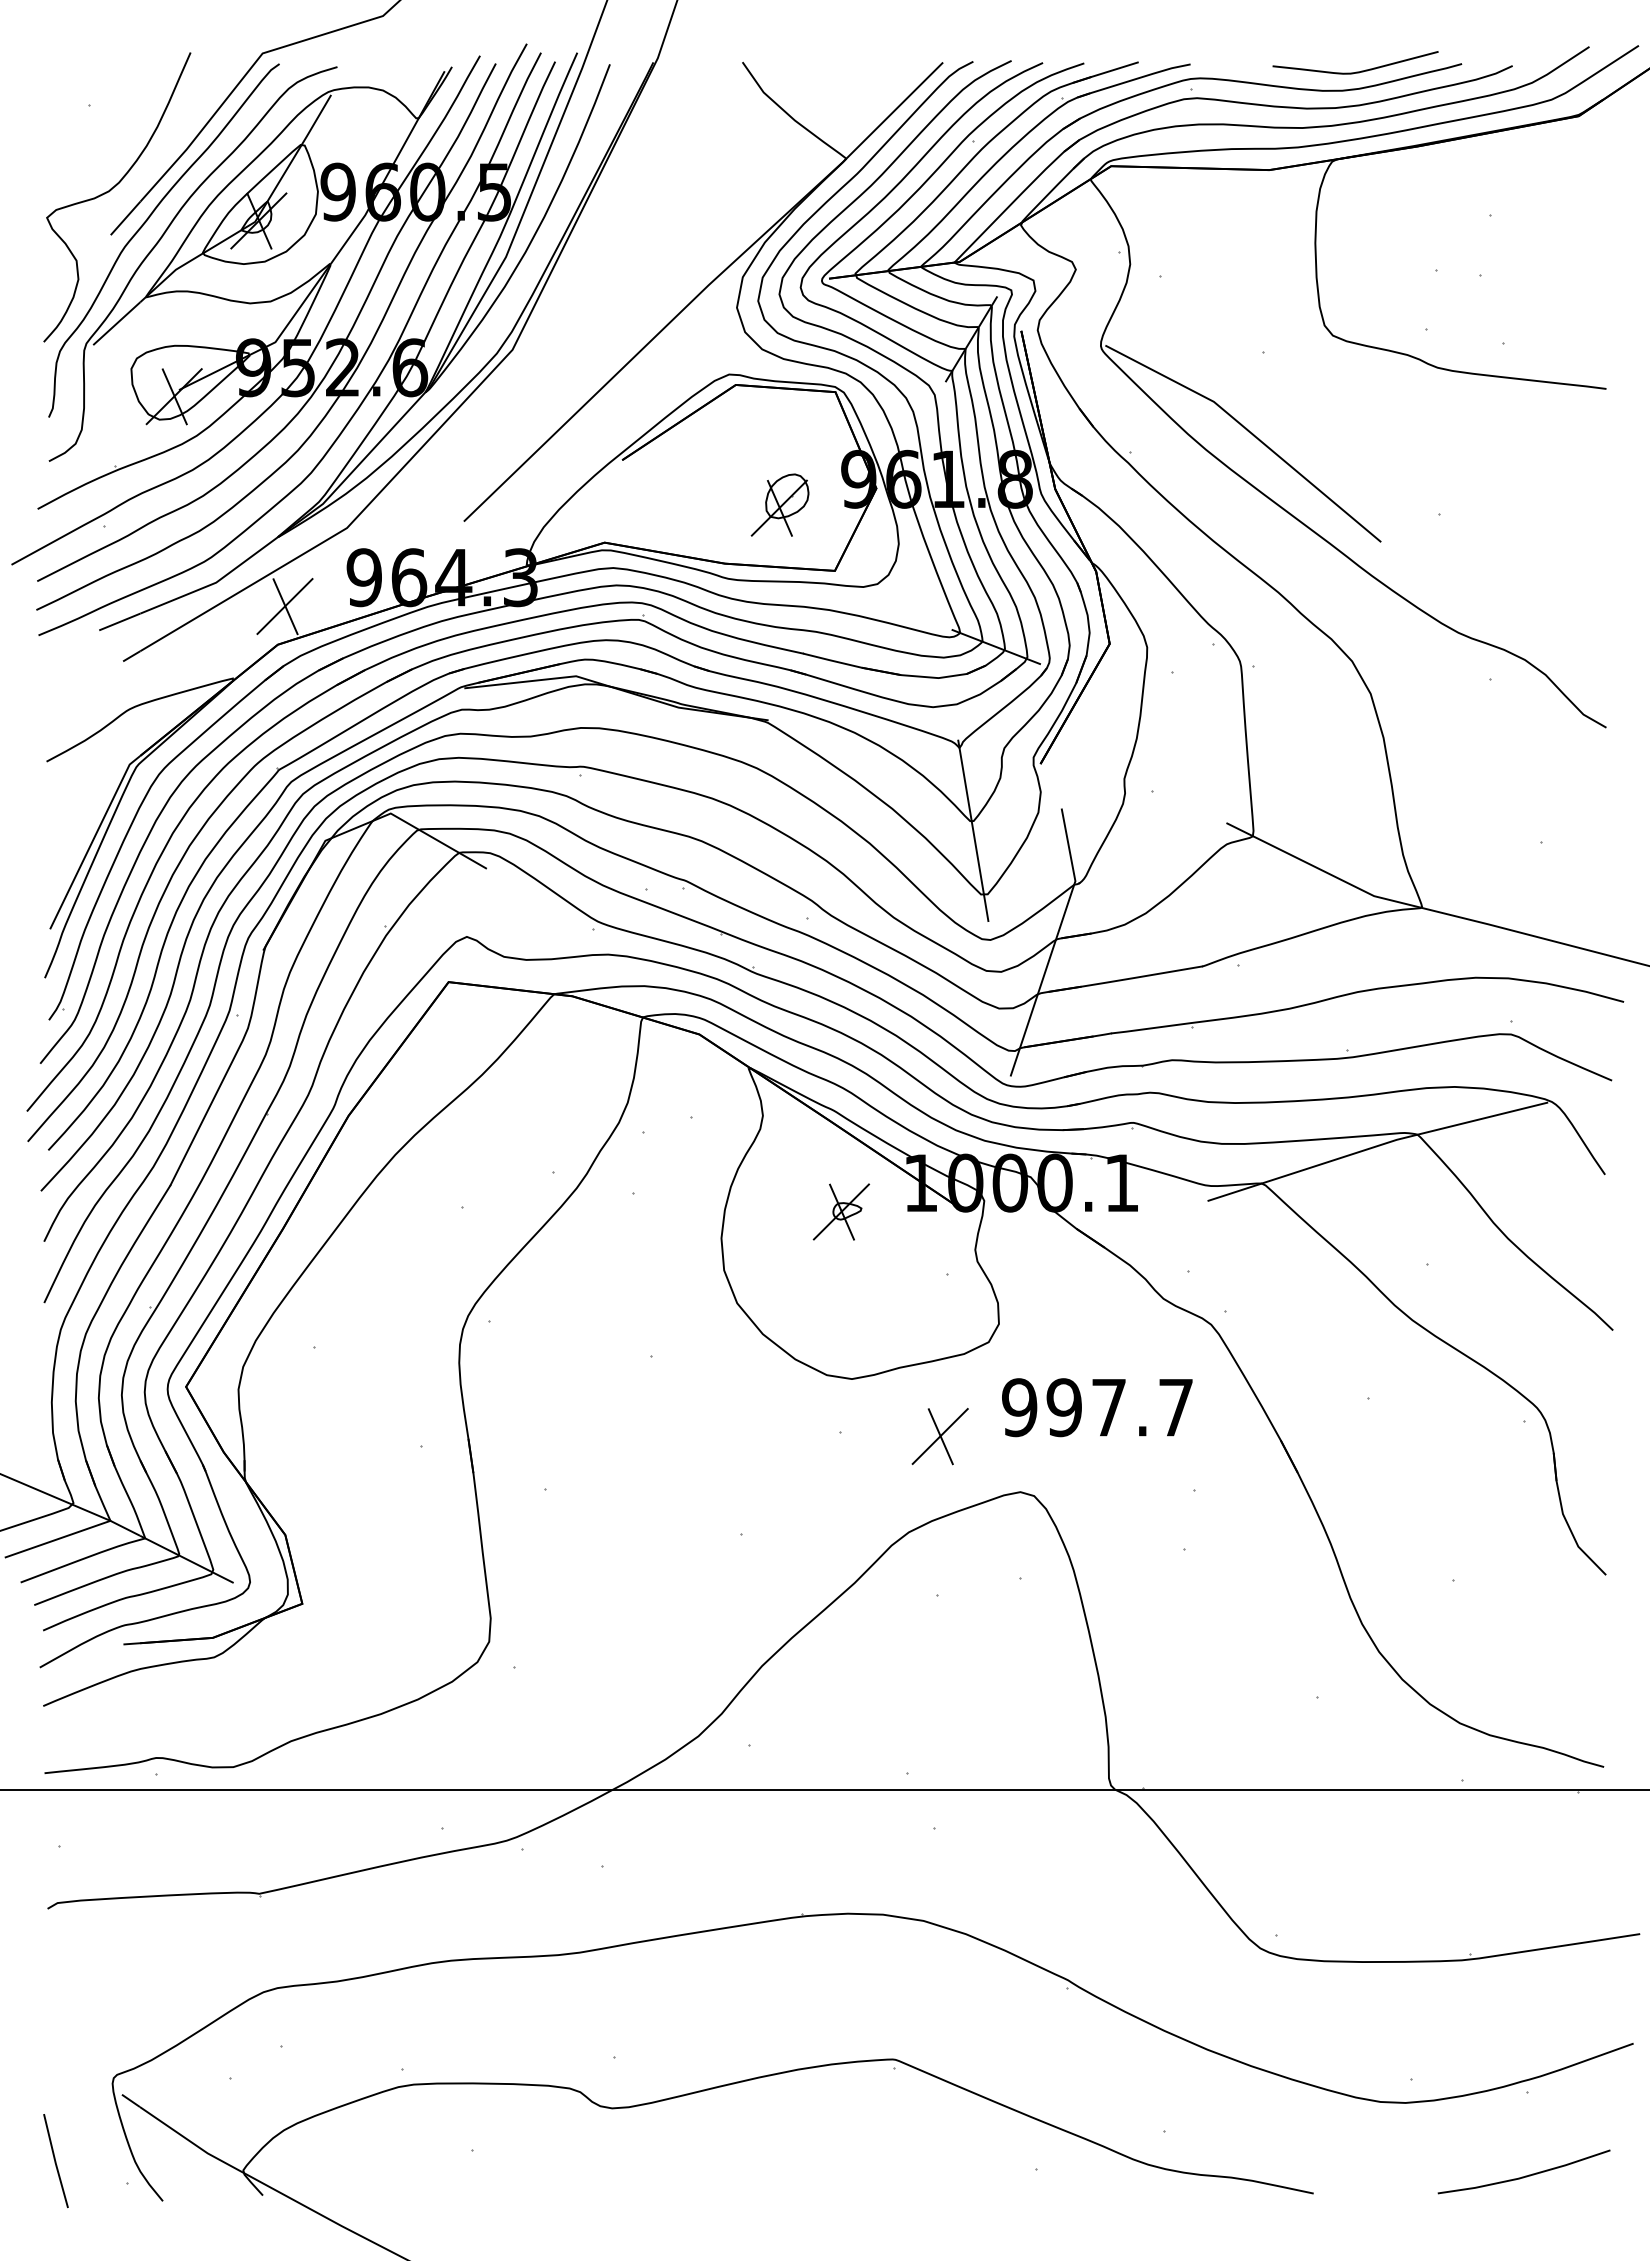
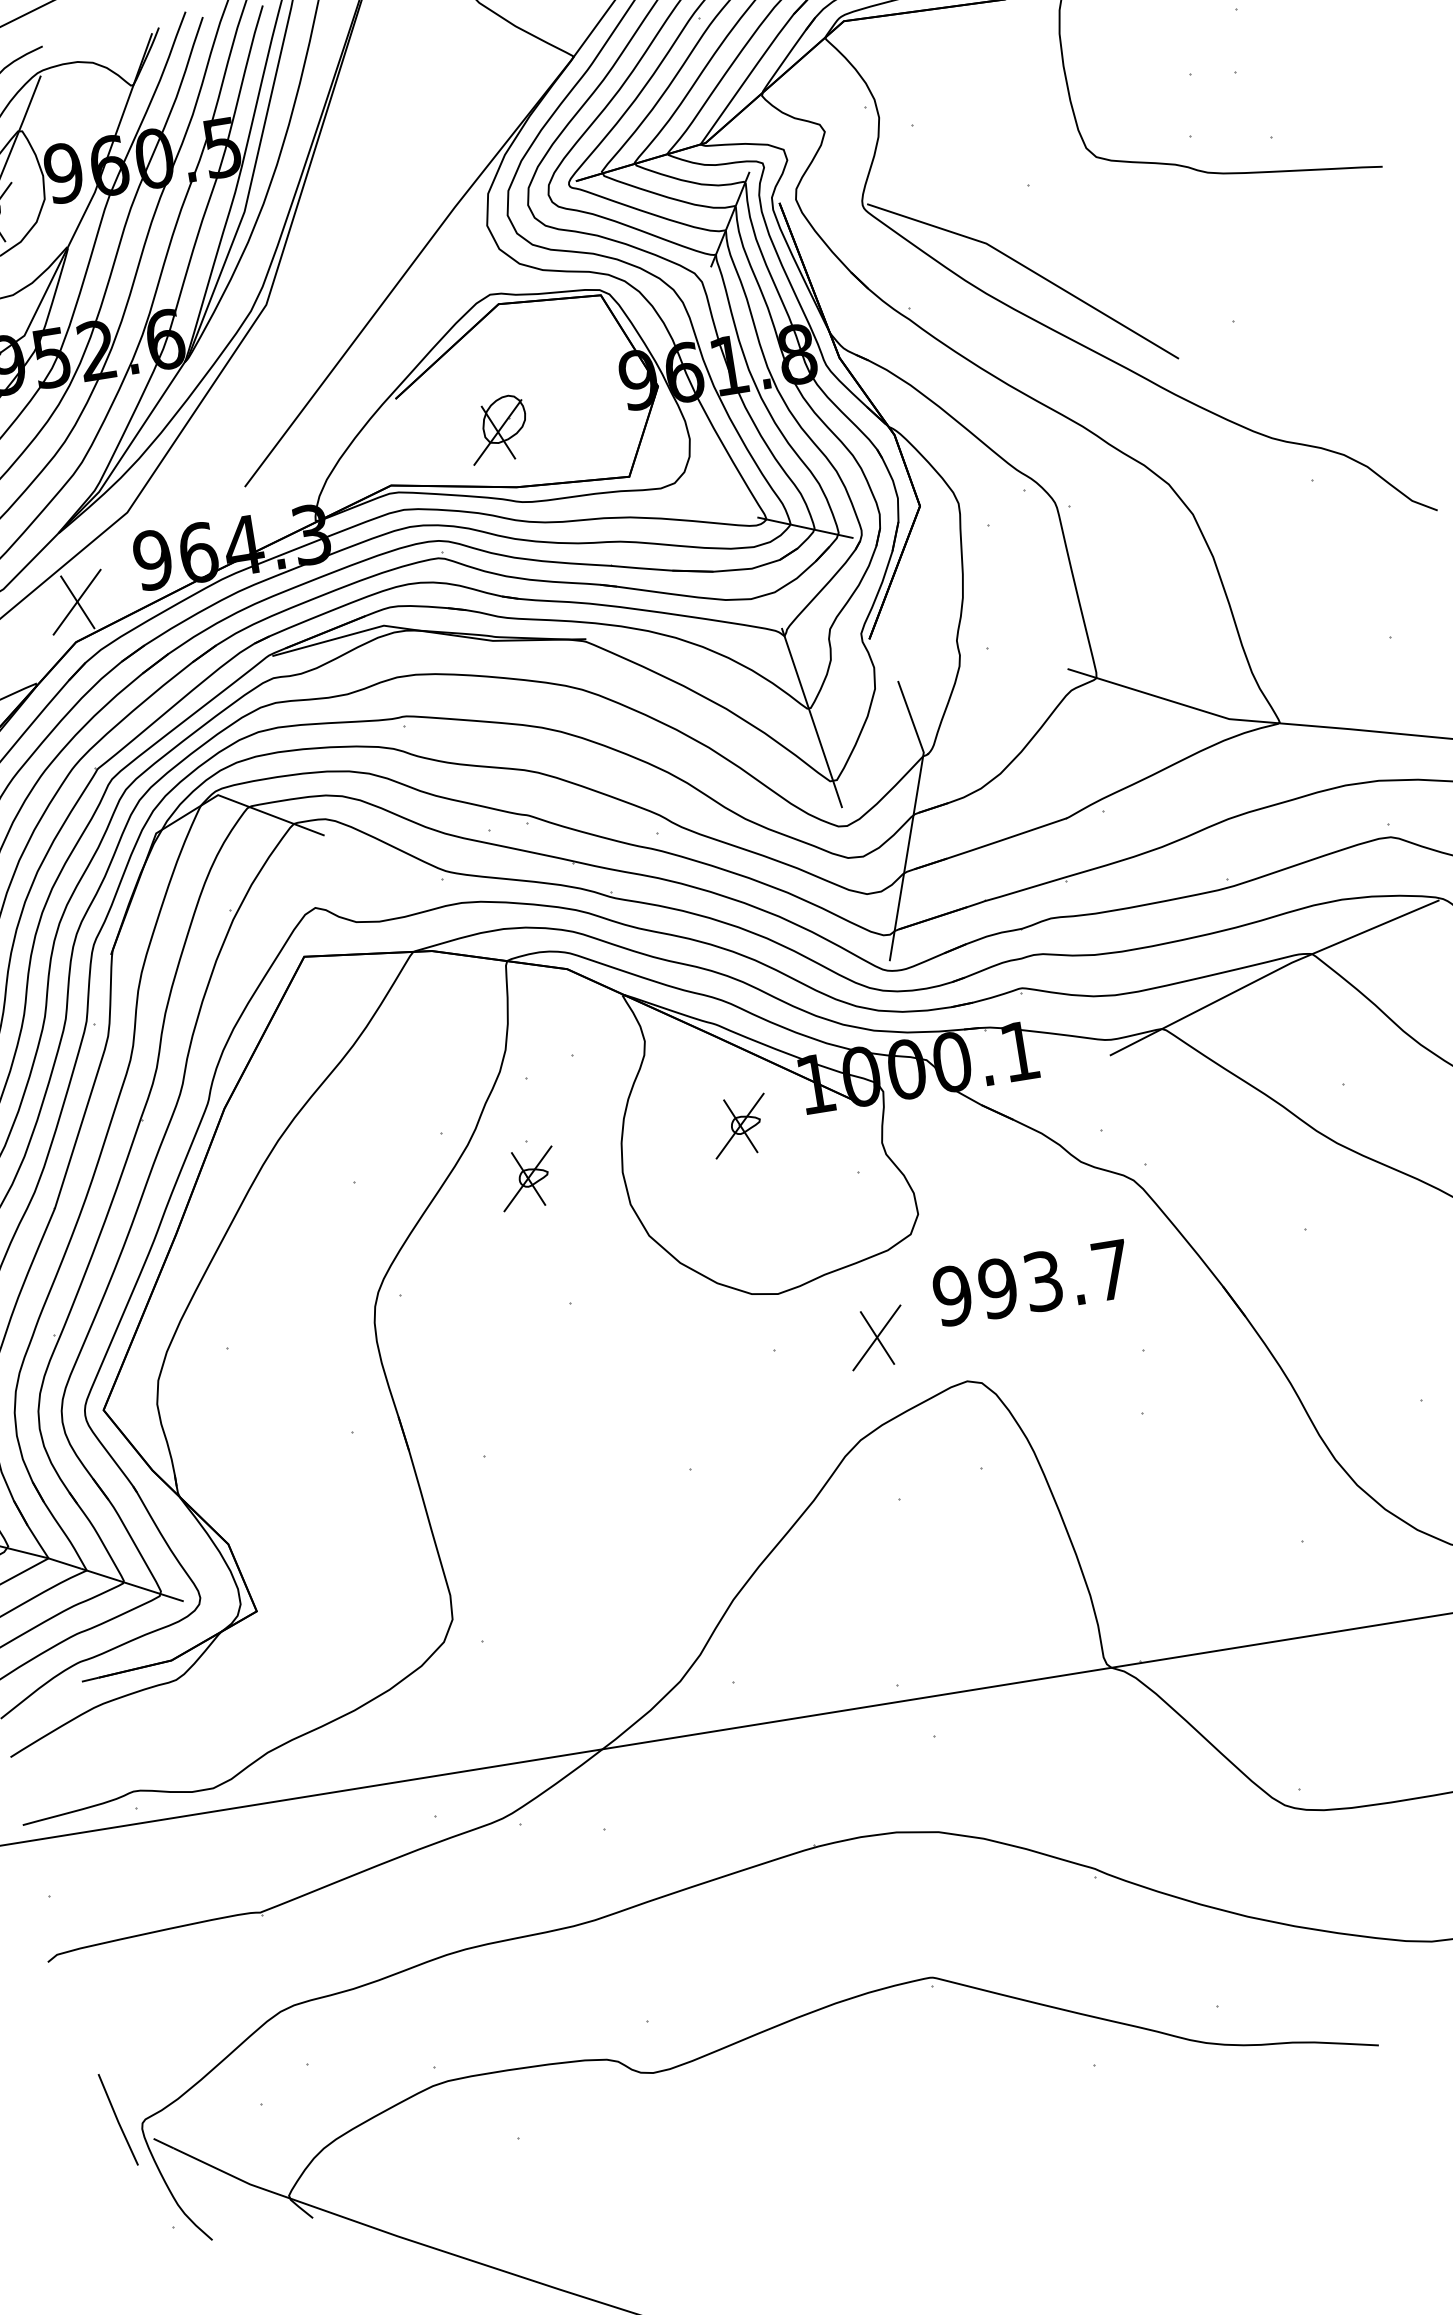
part: (779, 504) -> (497, 428), moved
part: (628, 1229) -> (526, 1178), added
text: (1108, 1407) -> (1042, 1281), 997.7 -> 993.7
line: (55, 2161) -> (117, 2120), moved

